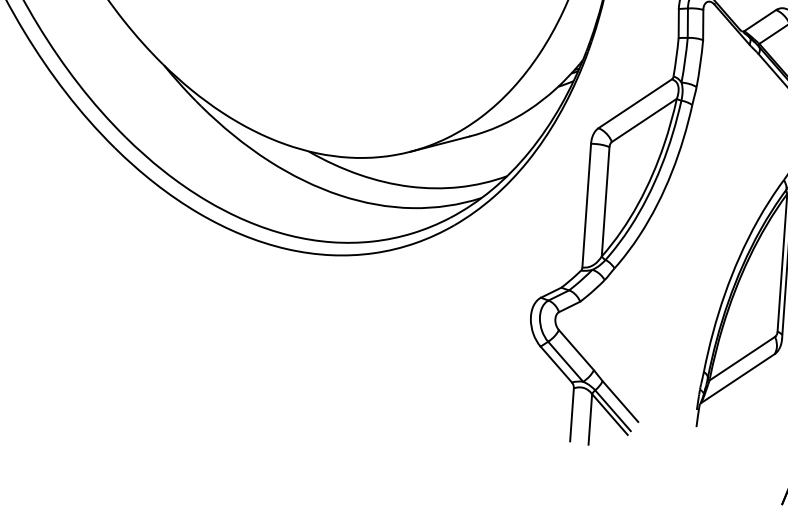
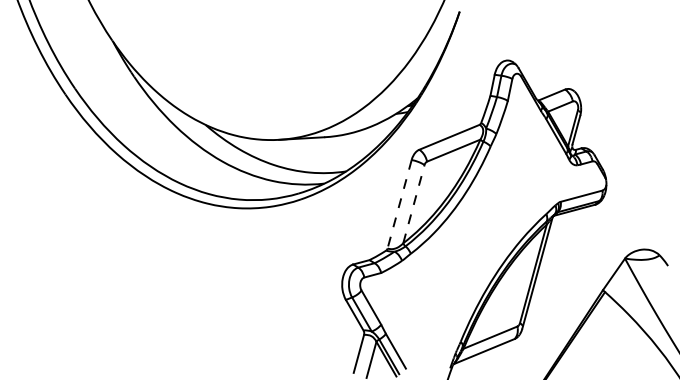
line: (605, 202) -> (413, 204), solid -> dashed
line: (586, 206) -> (399, 204), solid -> dashed

